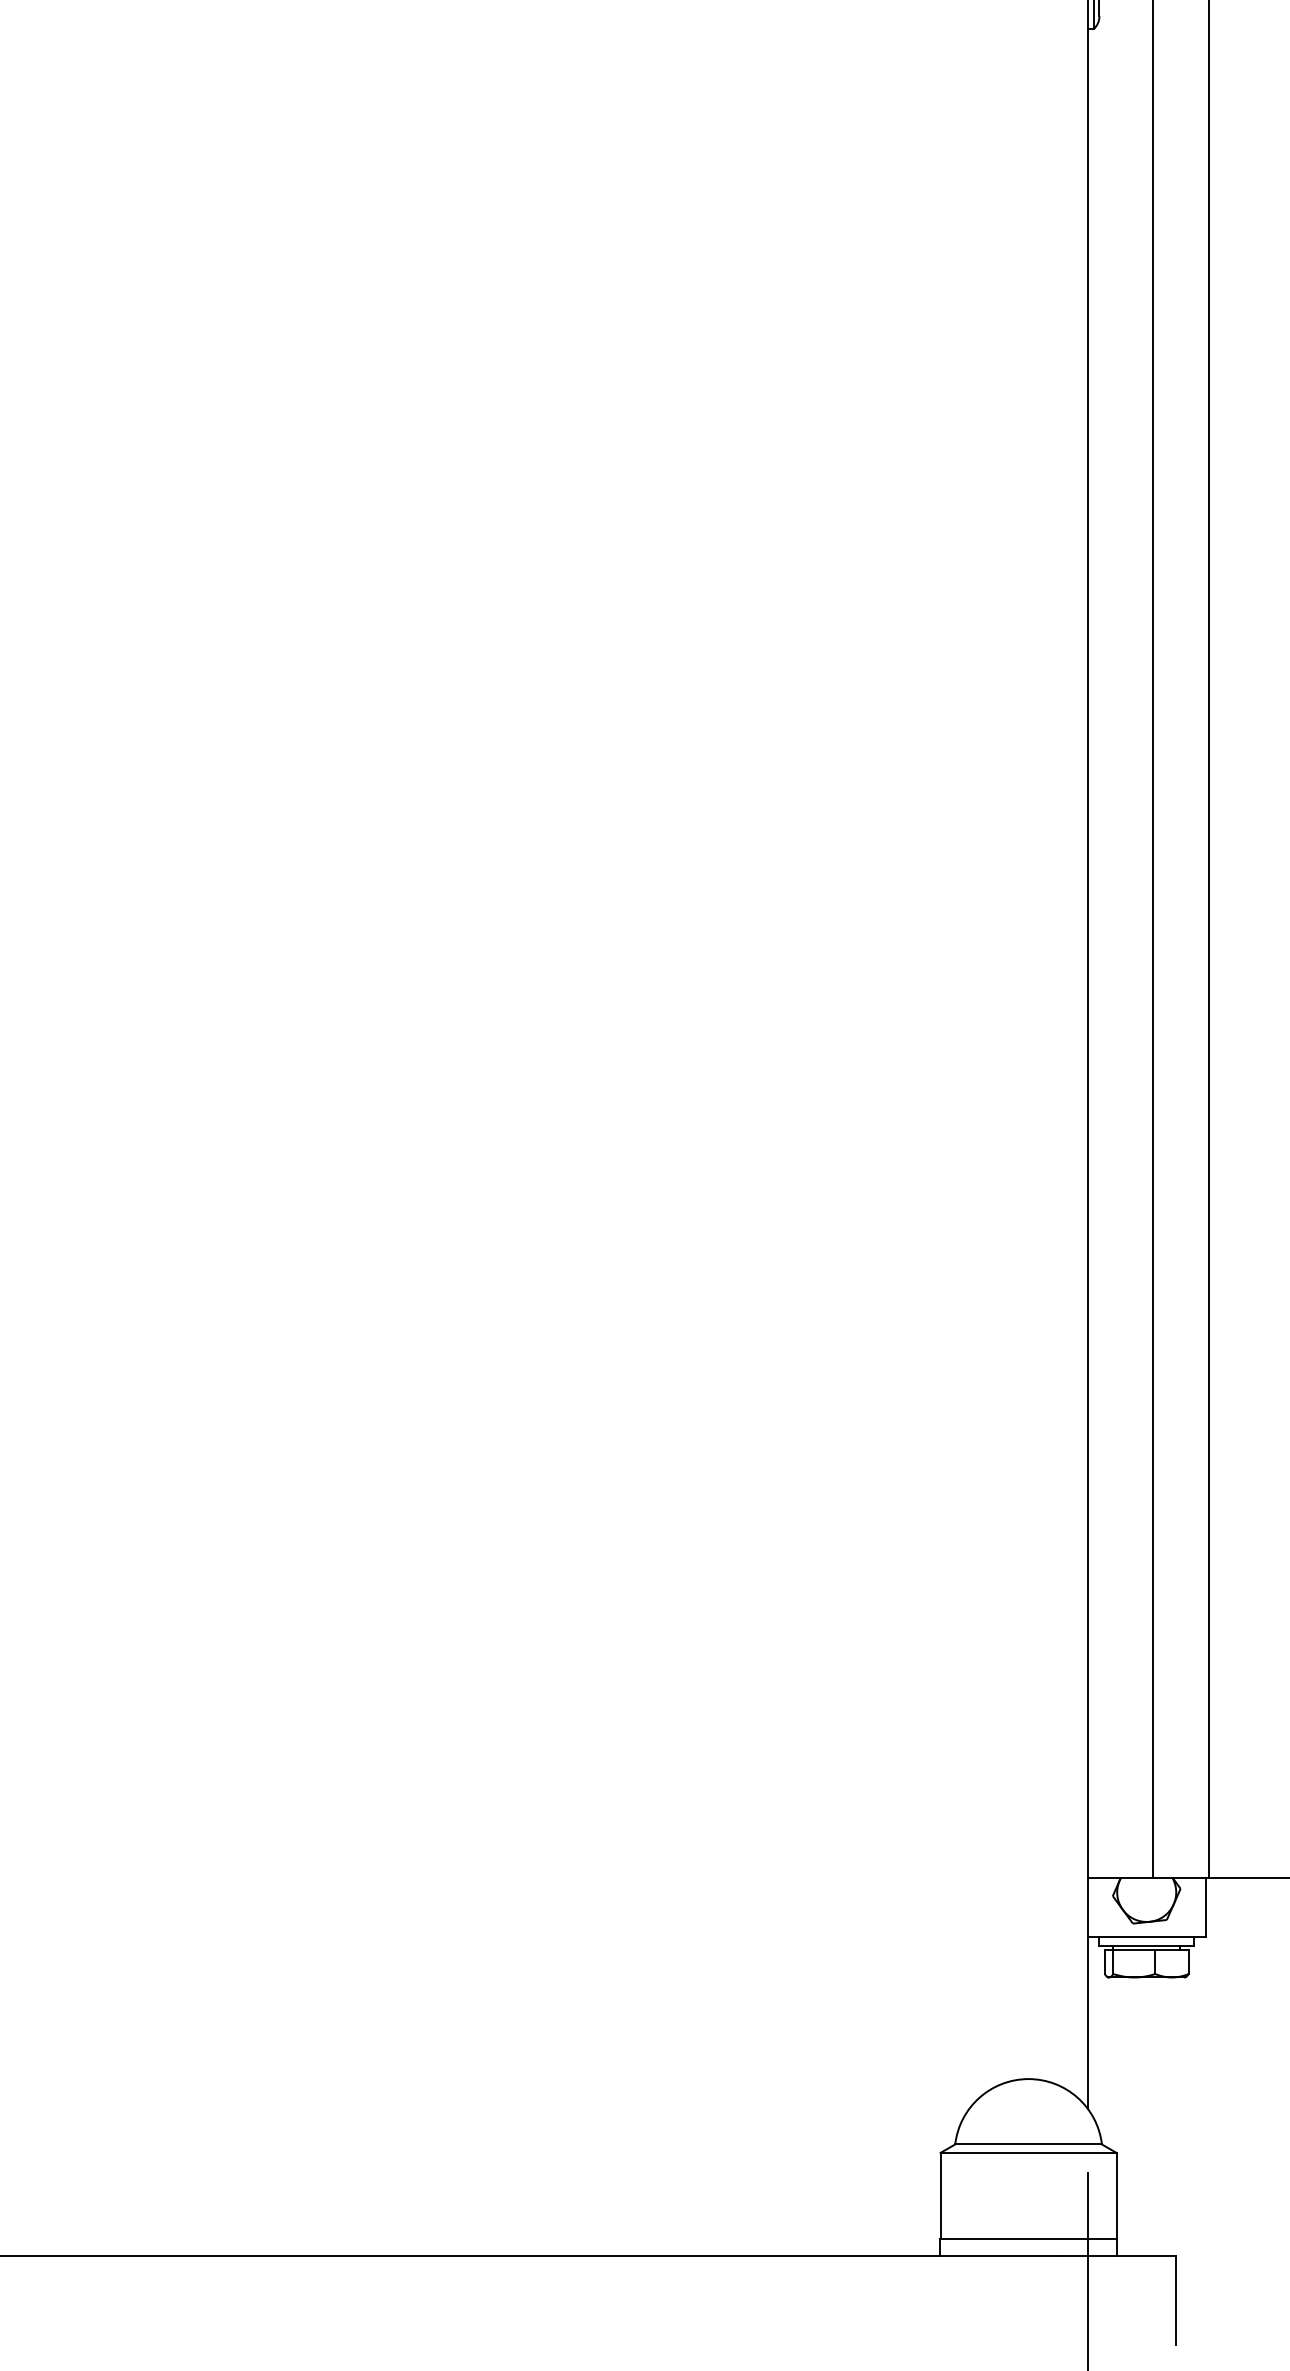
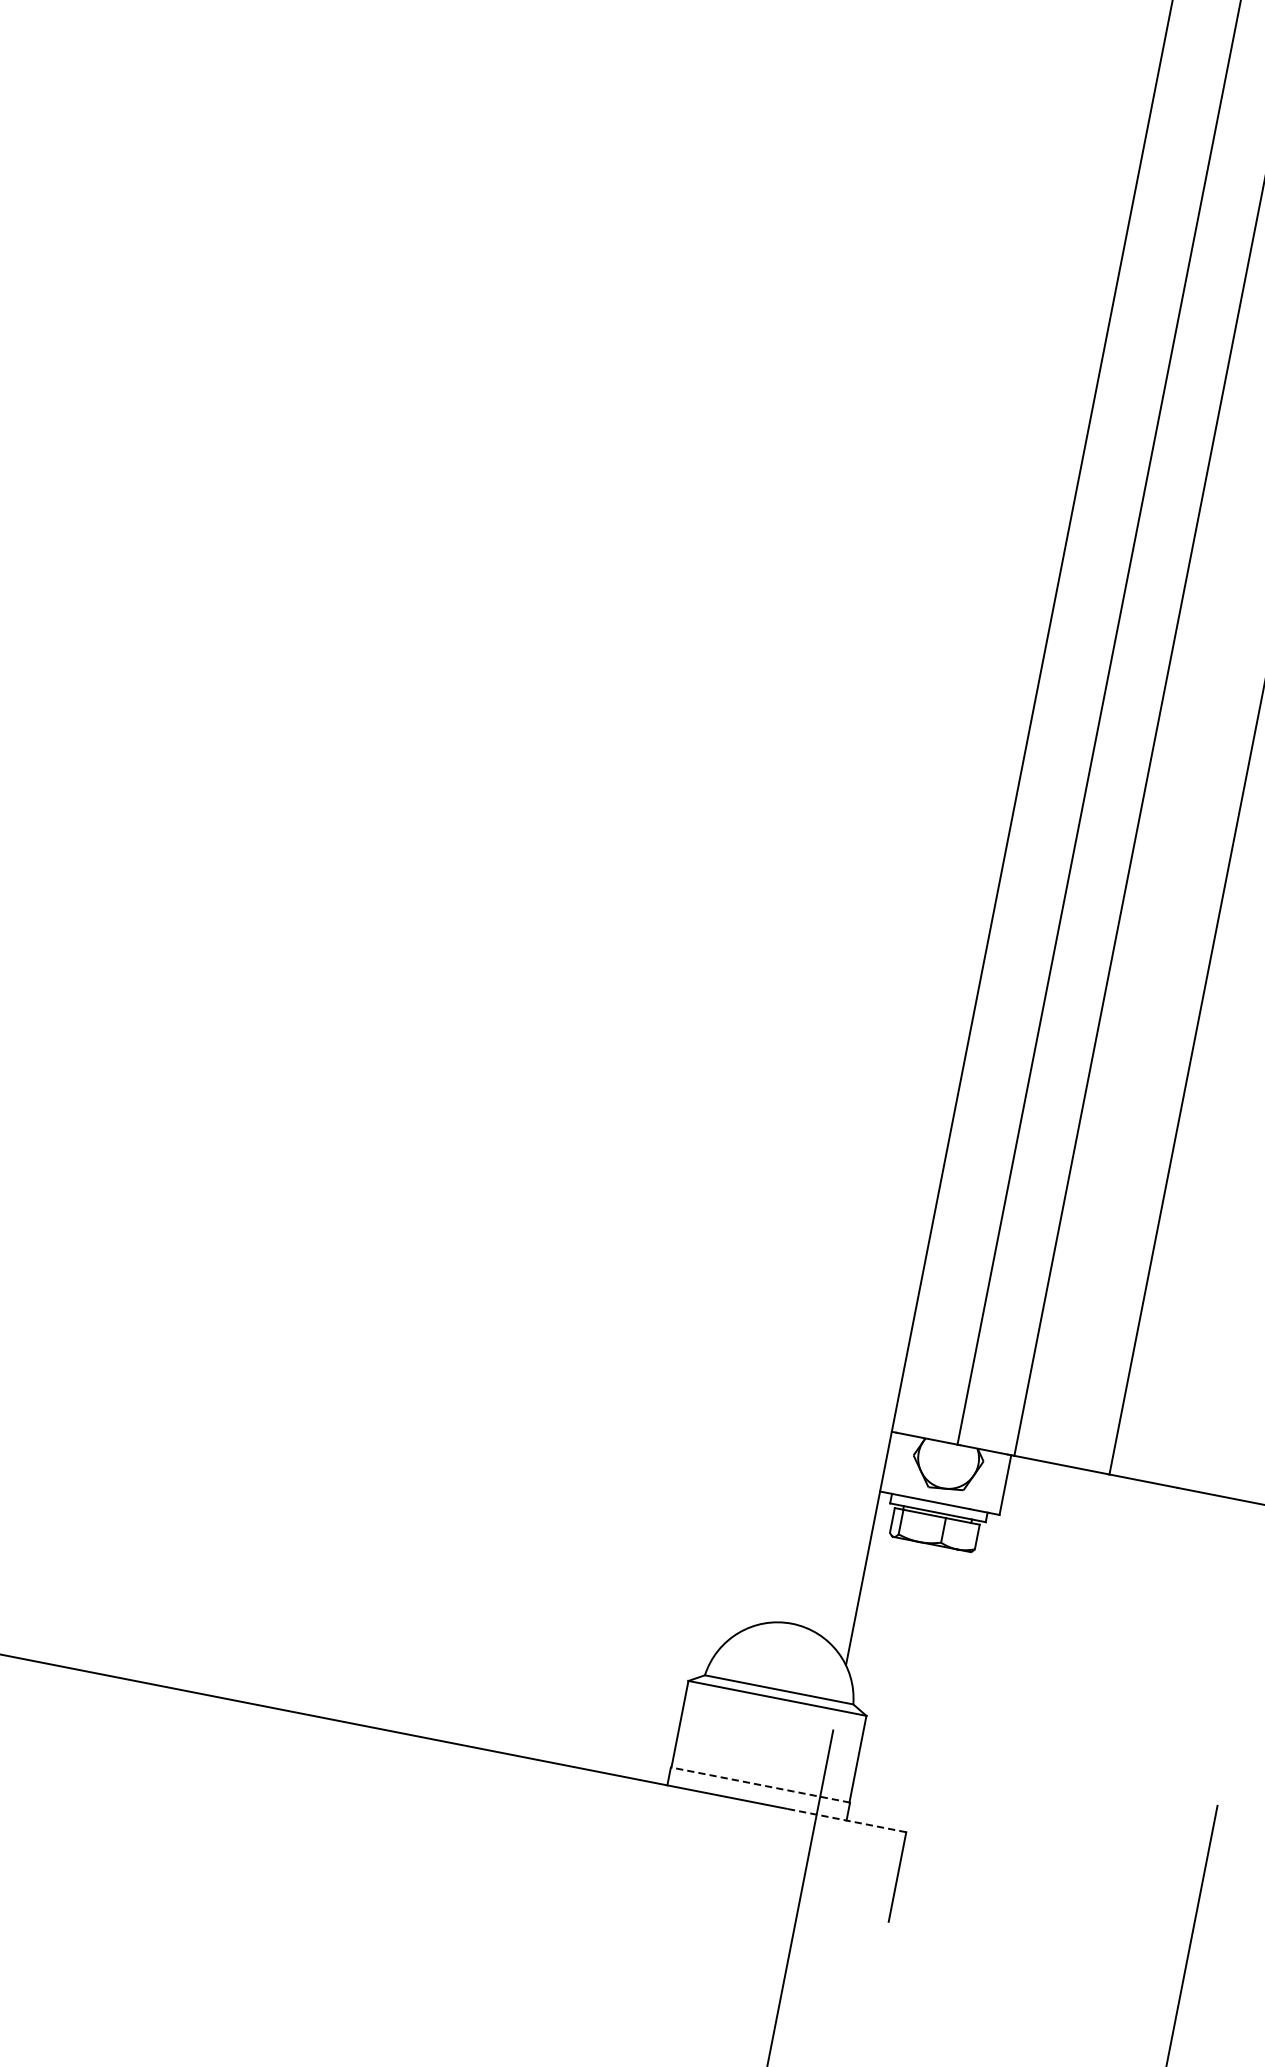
line: (1028, 2238) -> (760, 1784), solid -> dashed
line: (1116, 2256) -> (845, 1820), solid -> dashed

